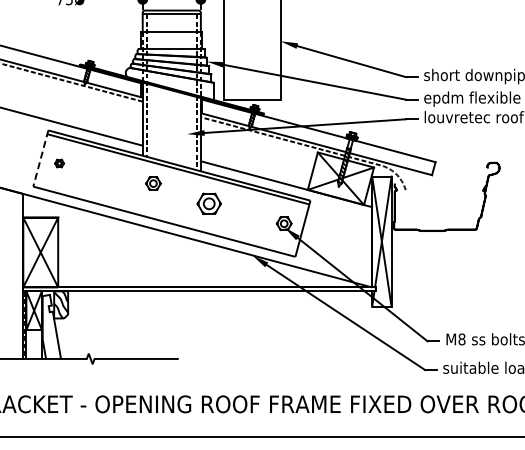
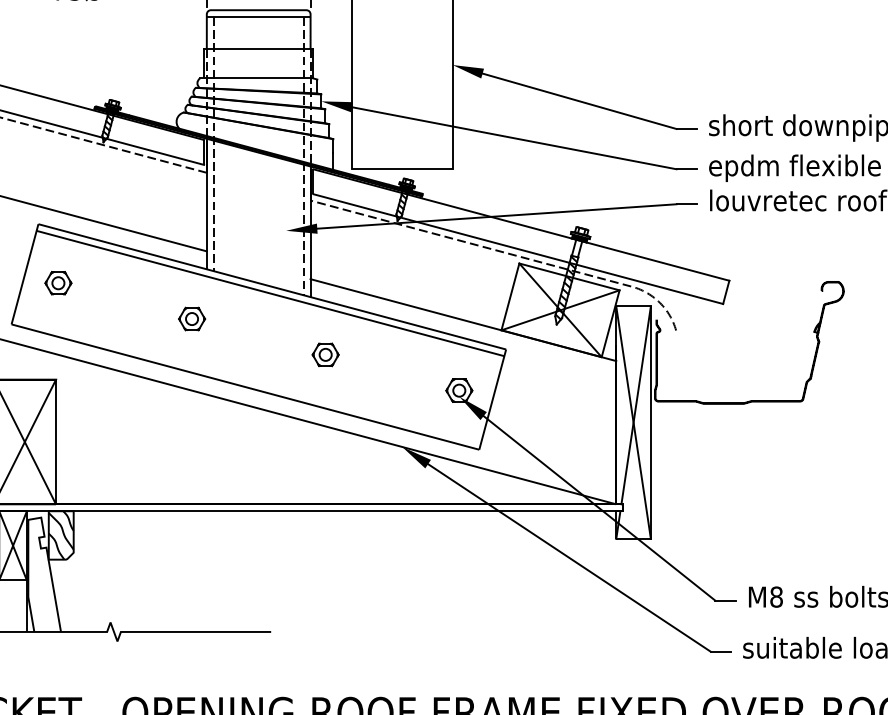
line: (40, 159) -> (24, 276), dashed -> solid
part: (59, 163) -> (58, 283), size x1.67
part: (153, 183) -> (192, 318), moved
part: (209, 203) -> (325, 354), size x0.62

